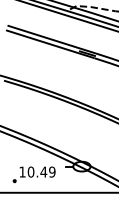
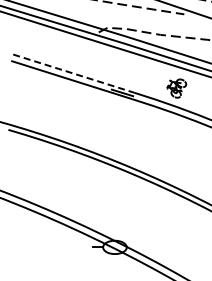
line: (52, 39) -> (74, 73), solid -> dashed
part: (34, 174) -> (49, 258), removed

